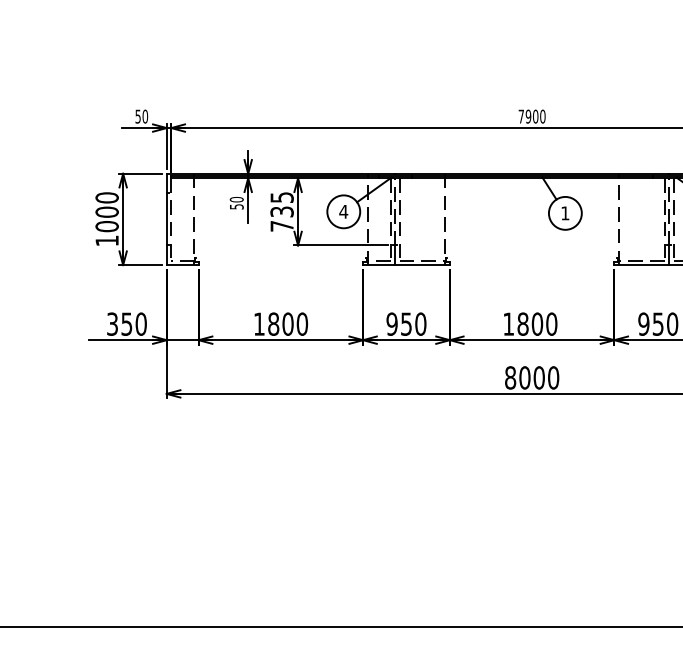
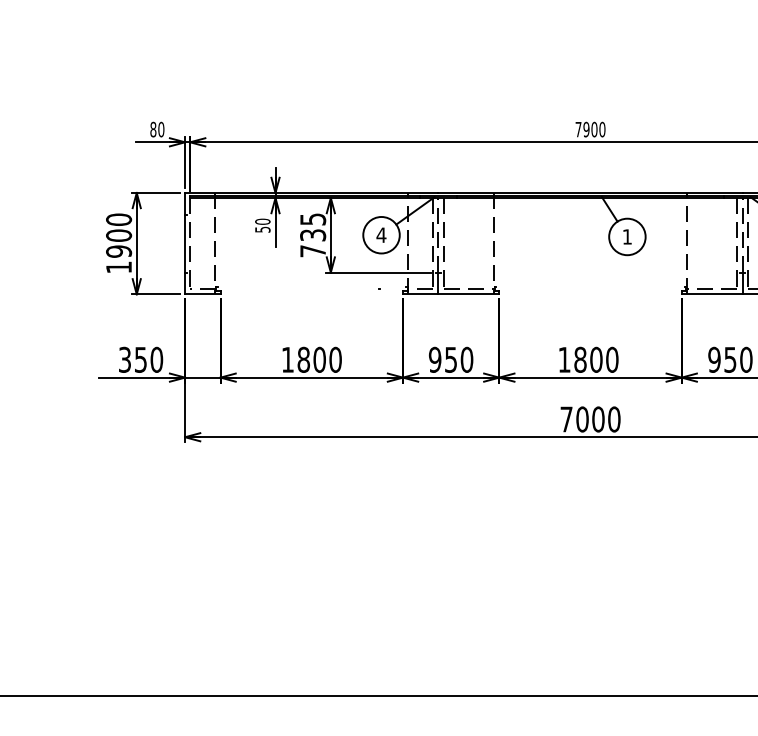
text: (137, 116) -> (152, 129), 50 -> 80
text: (106, 226) -> (118, 251), 1000 -> 1900
text: (510, 377) -> (566, 419), 8000 -> 7000

